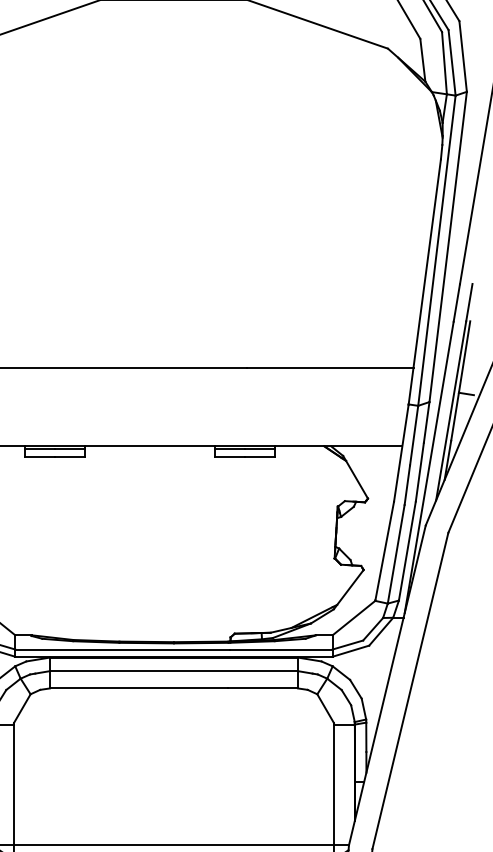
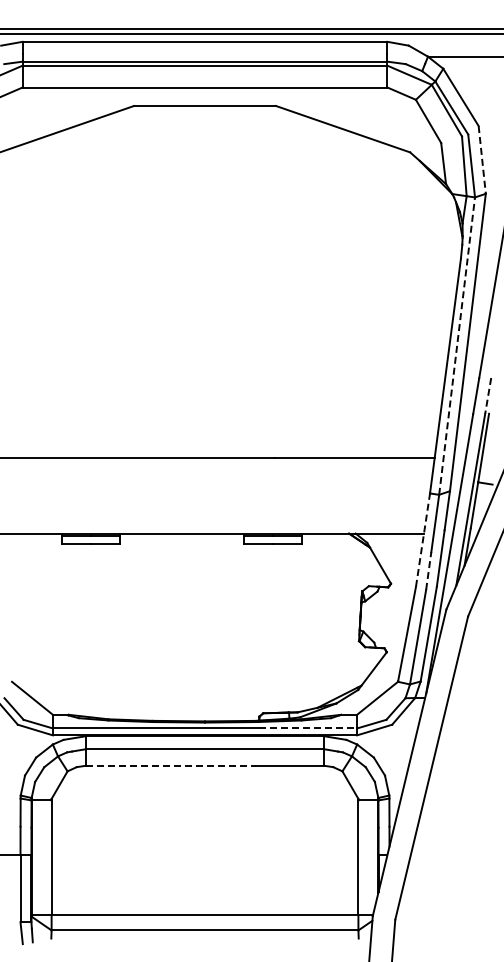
line: (463, 57) -> (482, 160), solid -> dashed
line: (437, 251) -> (457, 346), solid -> dashed
line: (469, 303) -> (488, 396), solid -> dashed
line: (401, 452) -> (423, 539), solid -> dashed
line: (407, 484) -> (428, 570), solid -> dashed
line: (281, 649) -> (308, 728), solid -> dashed
line: (139, 688) -> (171, 765), solid -> dashed

